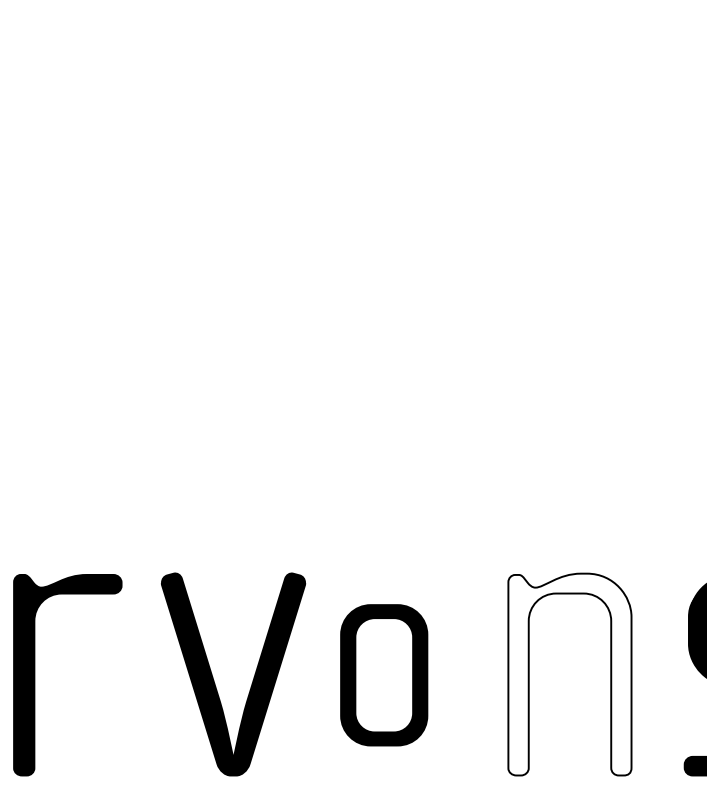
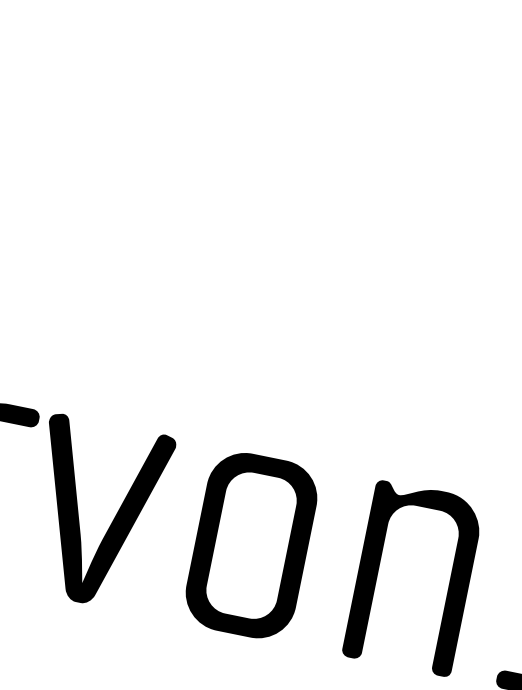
fill: (569, 674) -> (413, 577), added
part: (383, 675) -> (250, 545), size x1.43
part: (214, 680) -> (78, 515), moved

